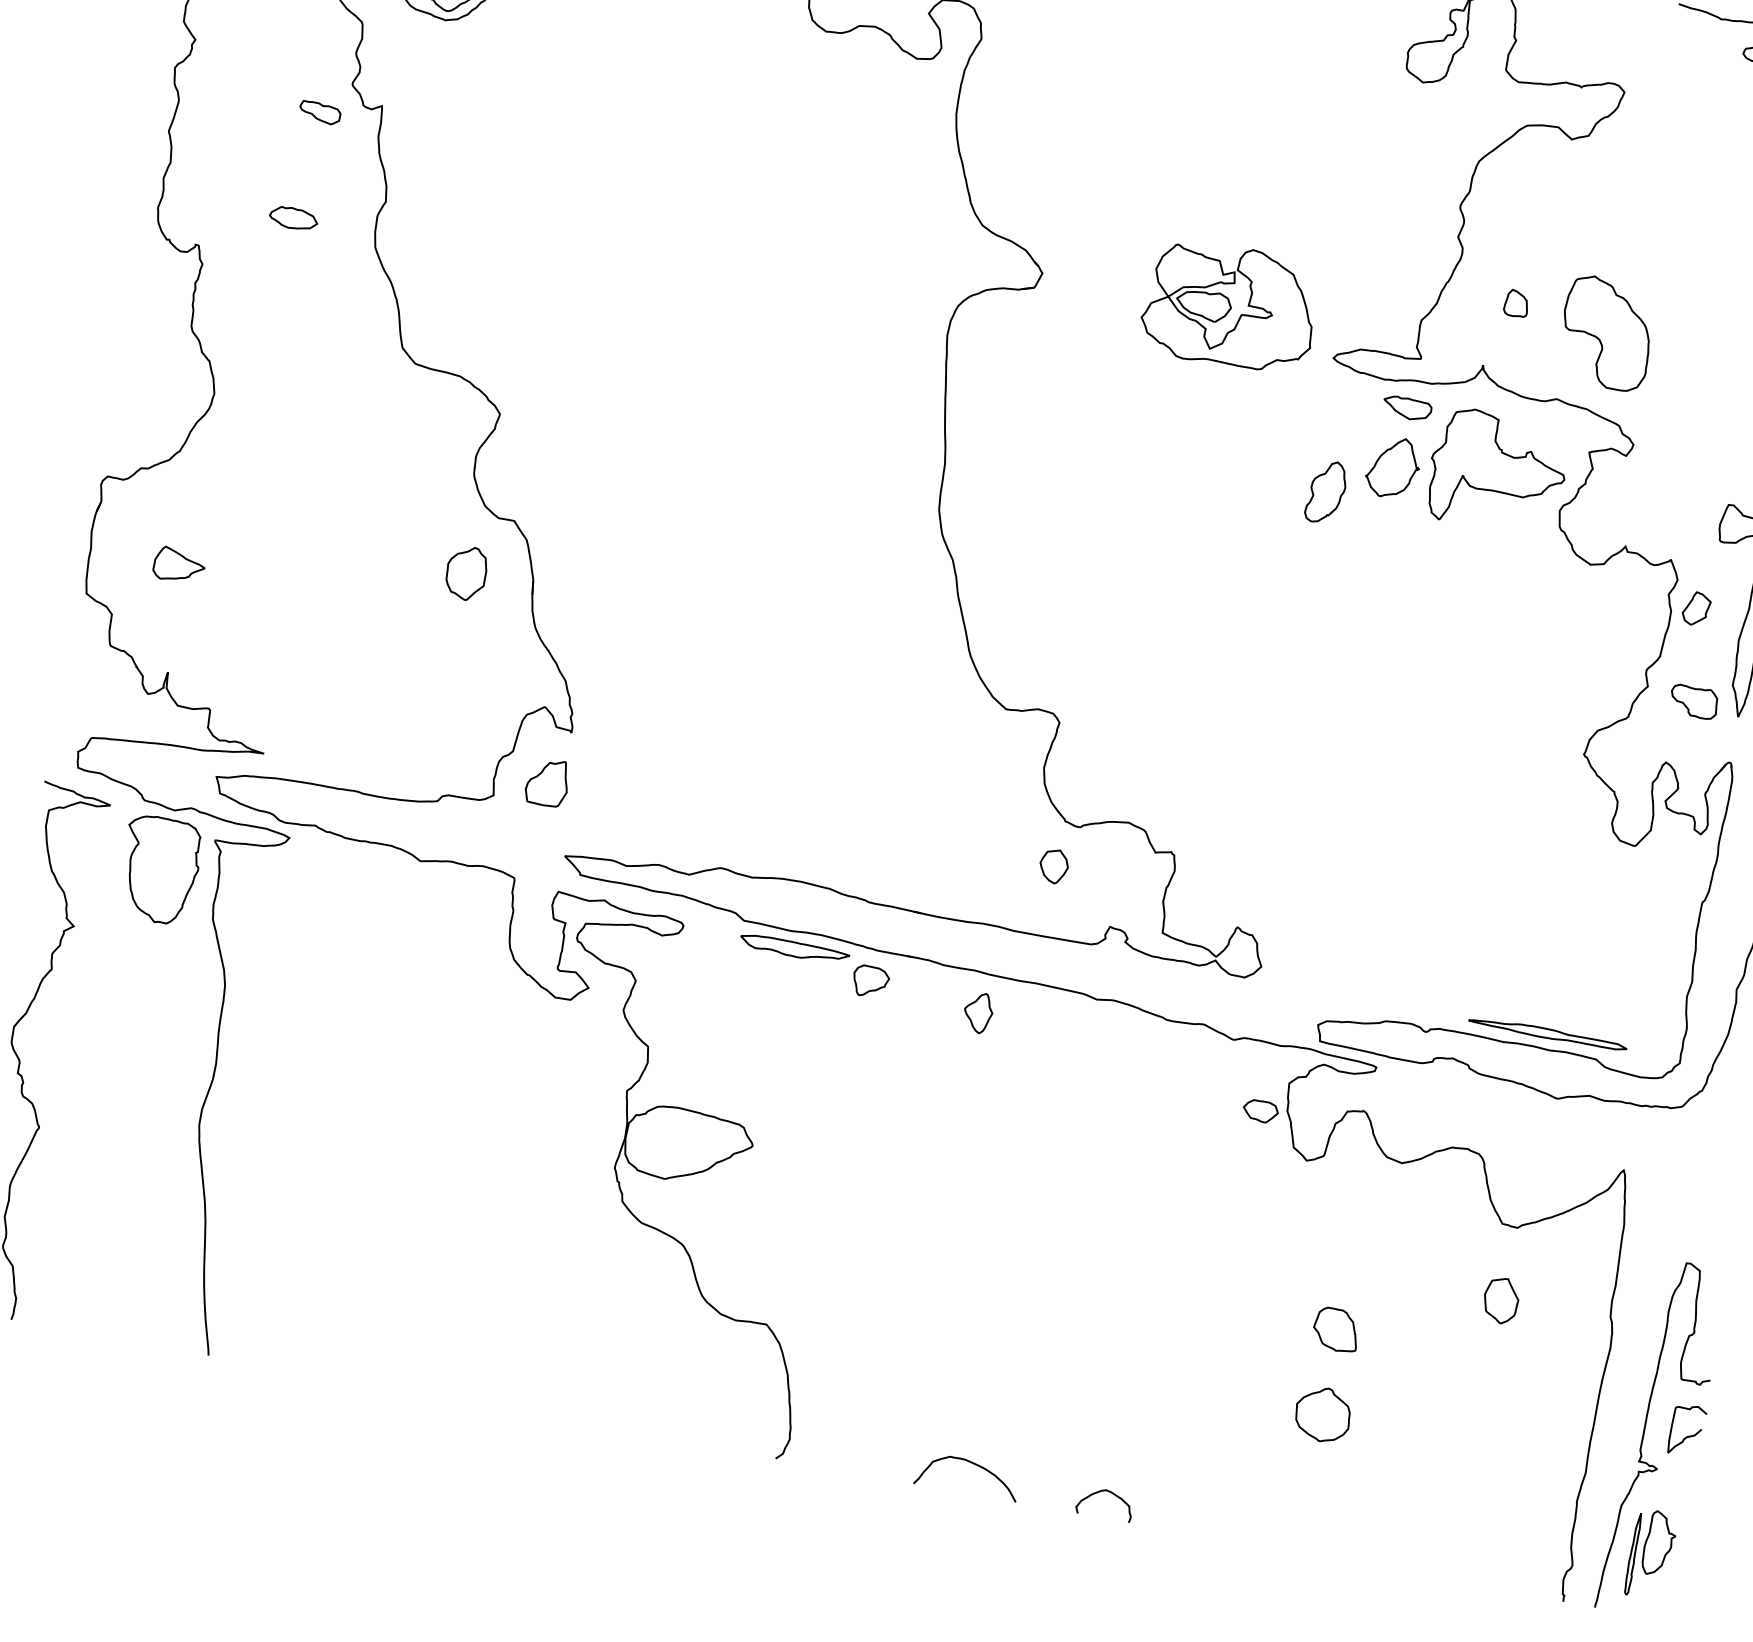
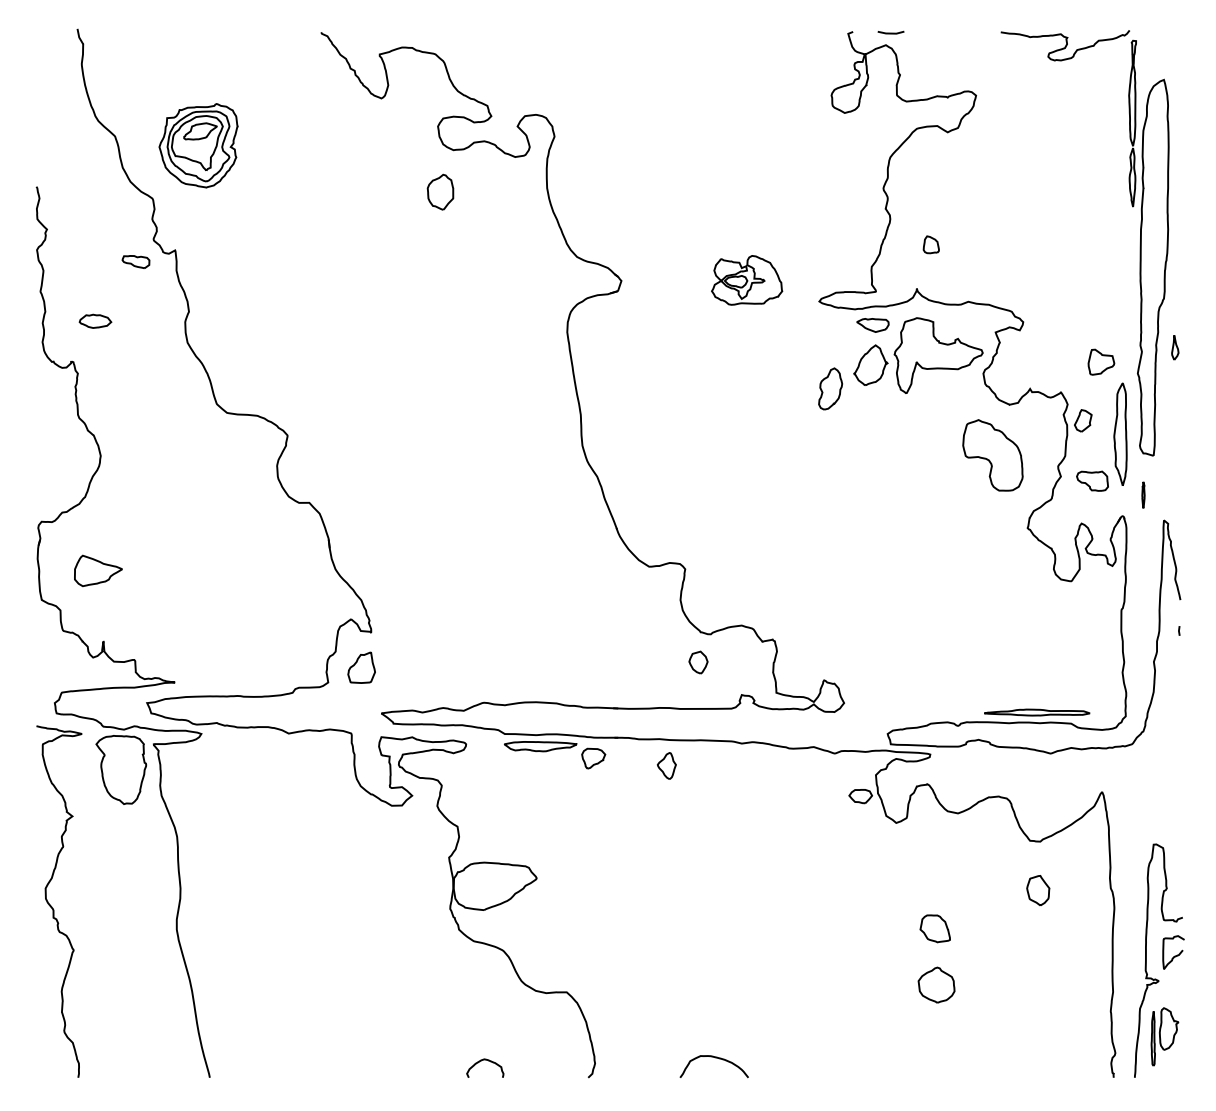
part: (294, 217) -> (95, 320), moved
part: (1231, 307) -> (747, 280), size x0.62
part: (1606, 333) -> (992, 455), moved
part: (179, 564) -> (98, 570), size x1.43
part: (466, 572) -> (440, 191), moved
curve: (1111, 1494) -> (488, 1061), moved

